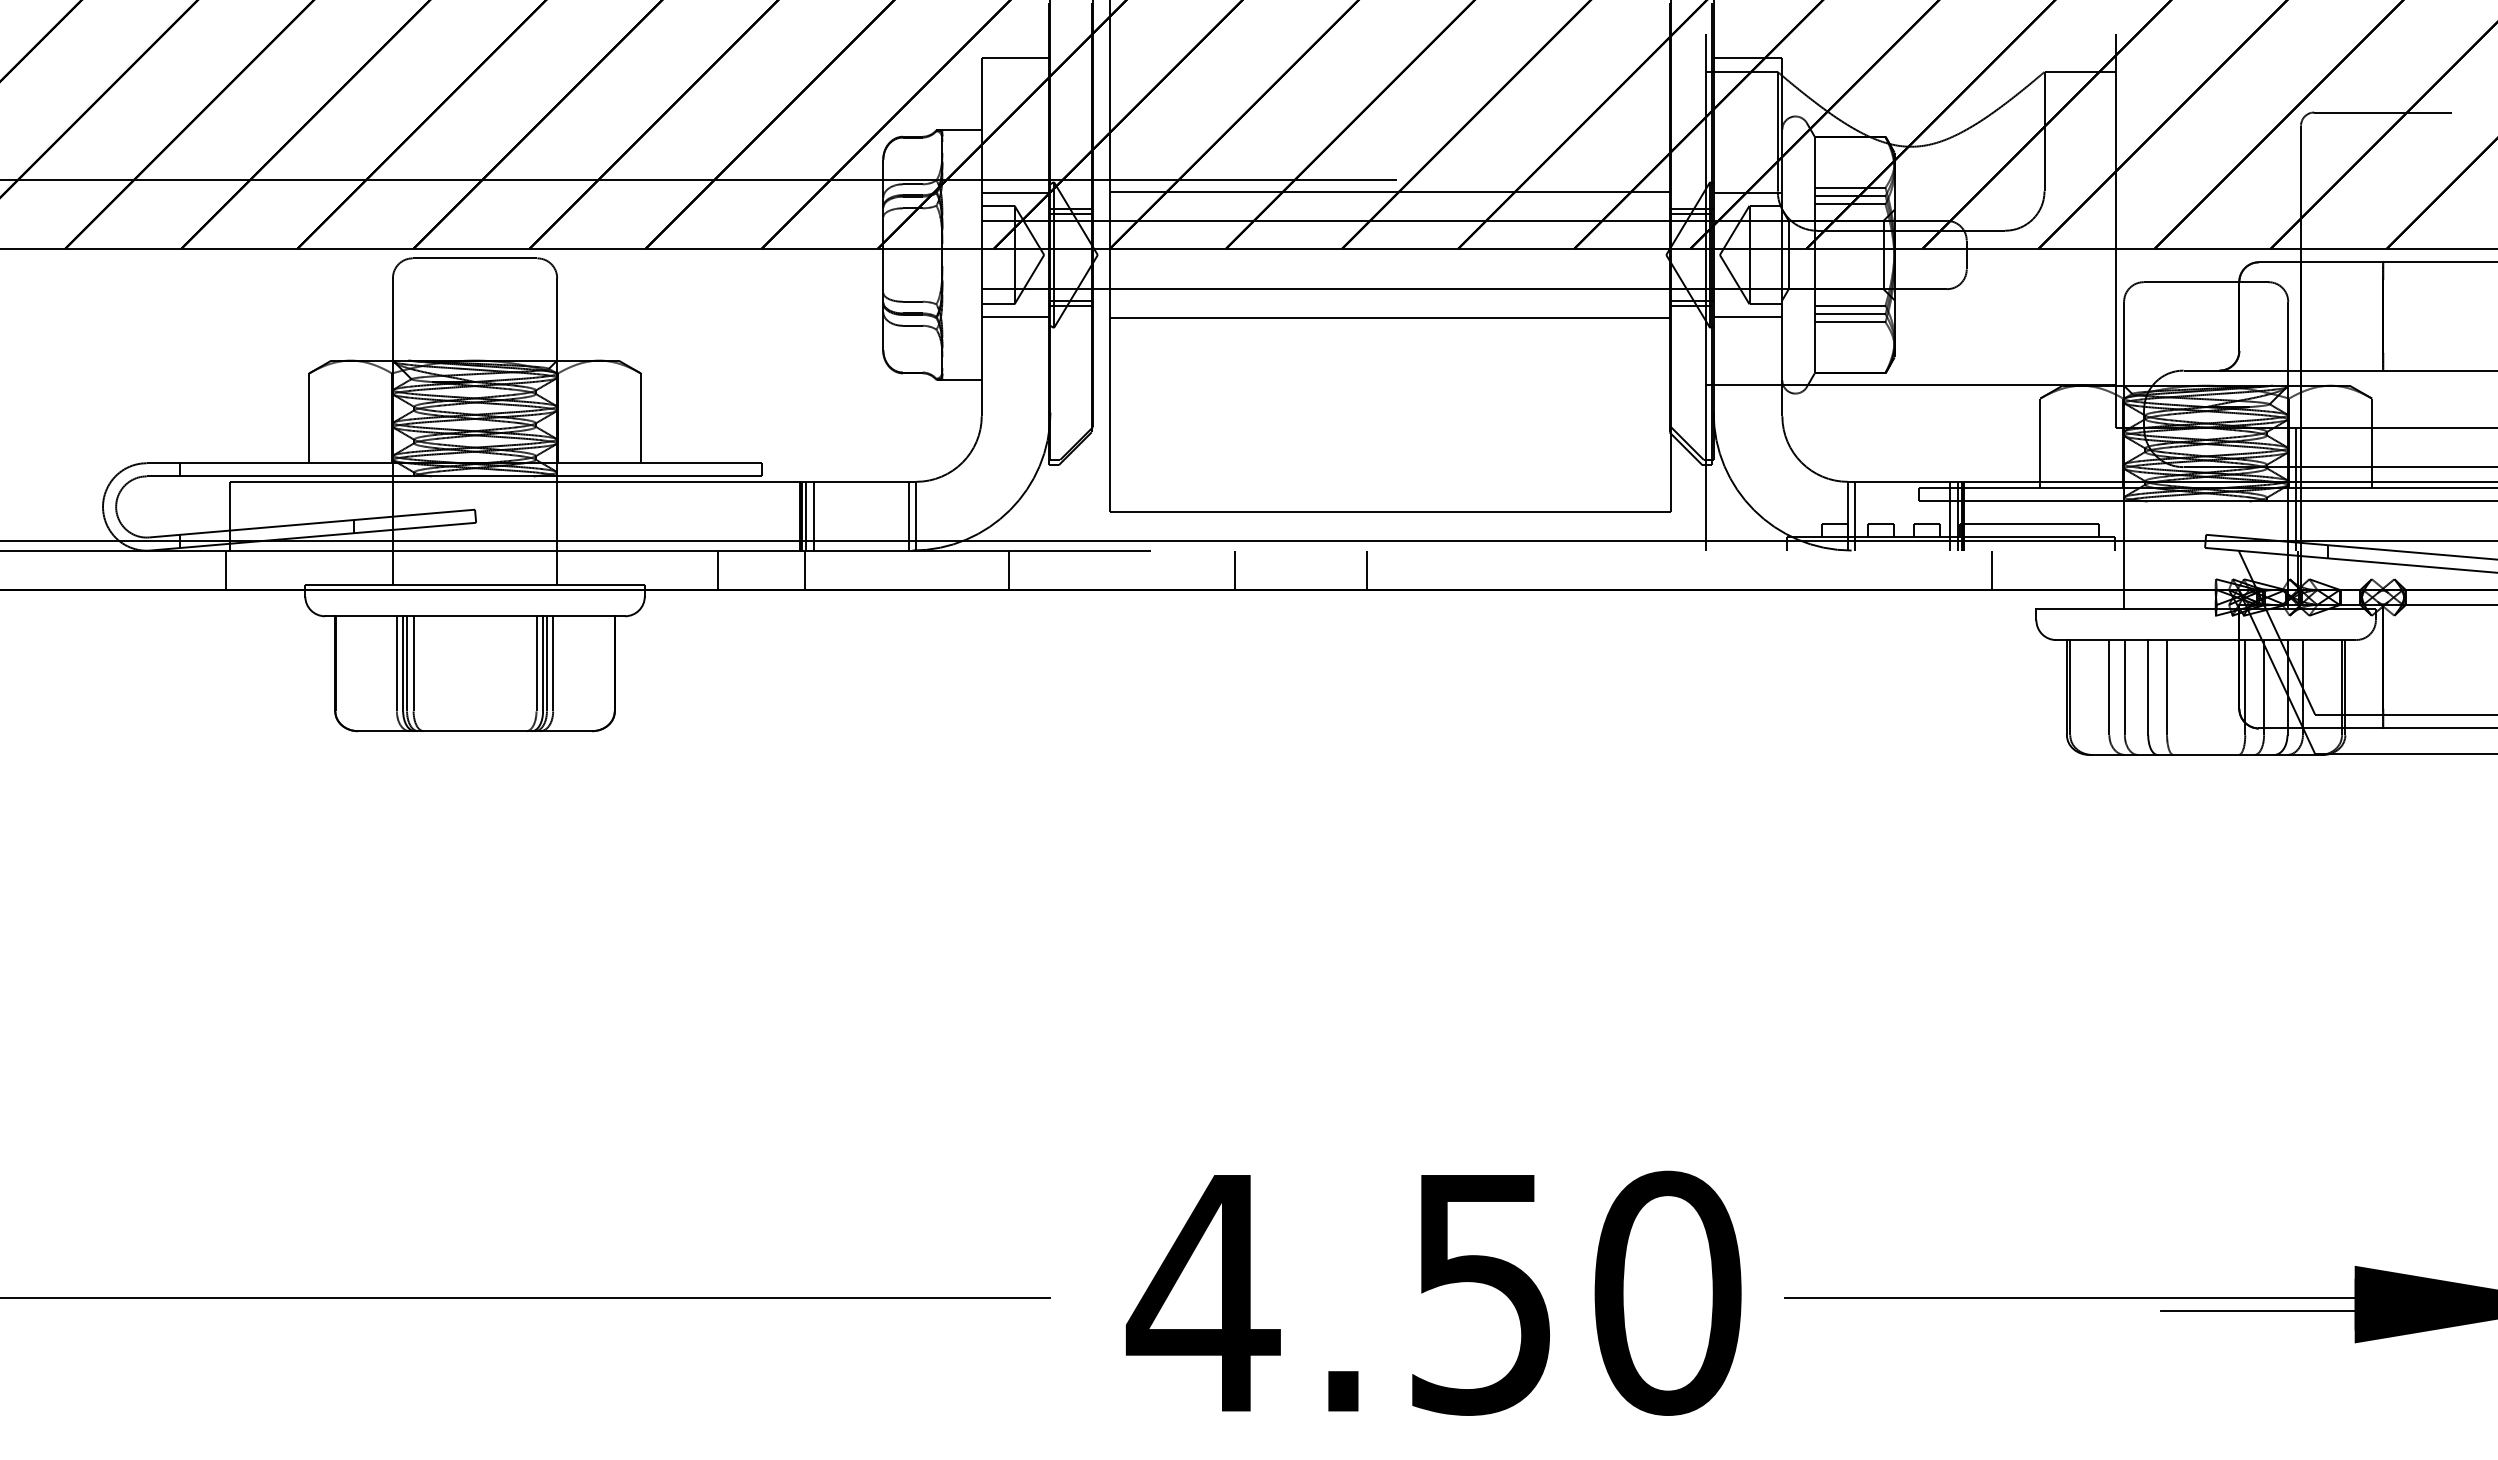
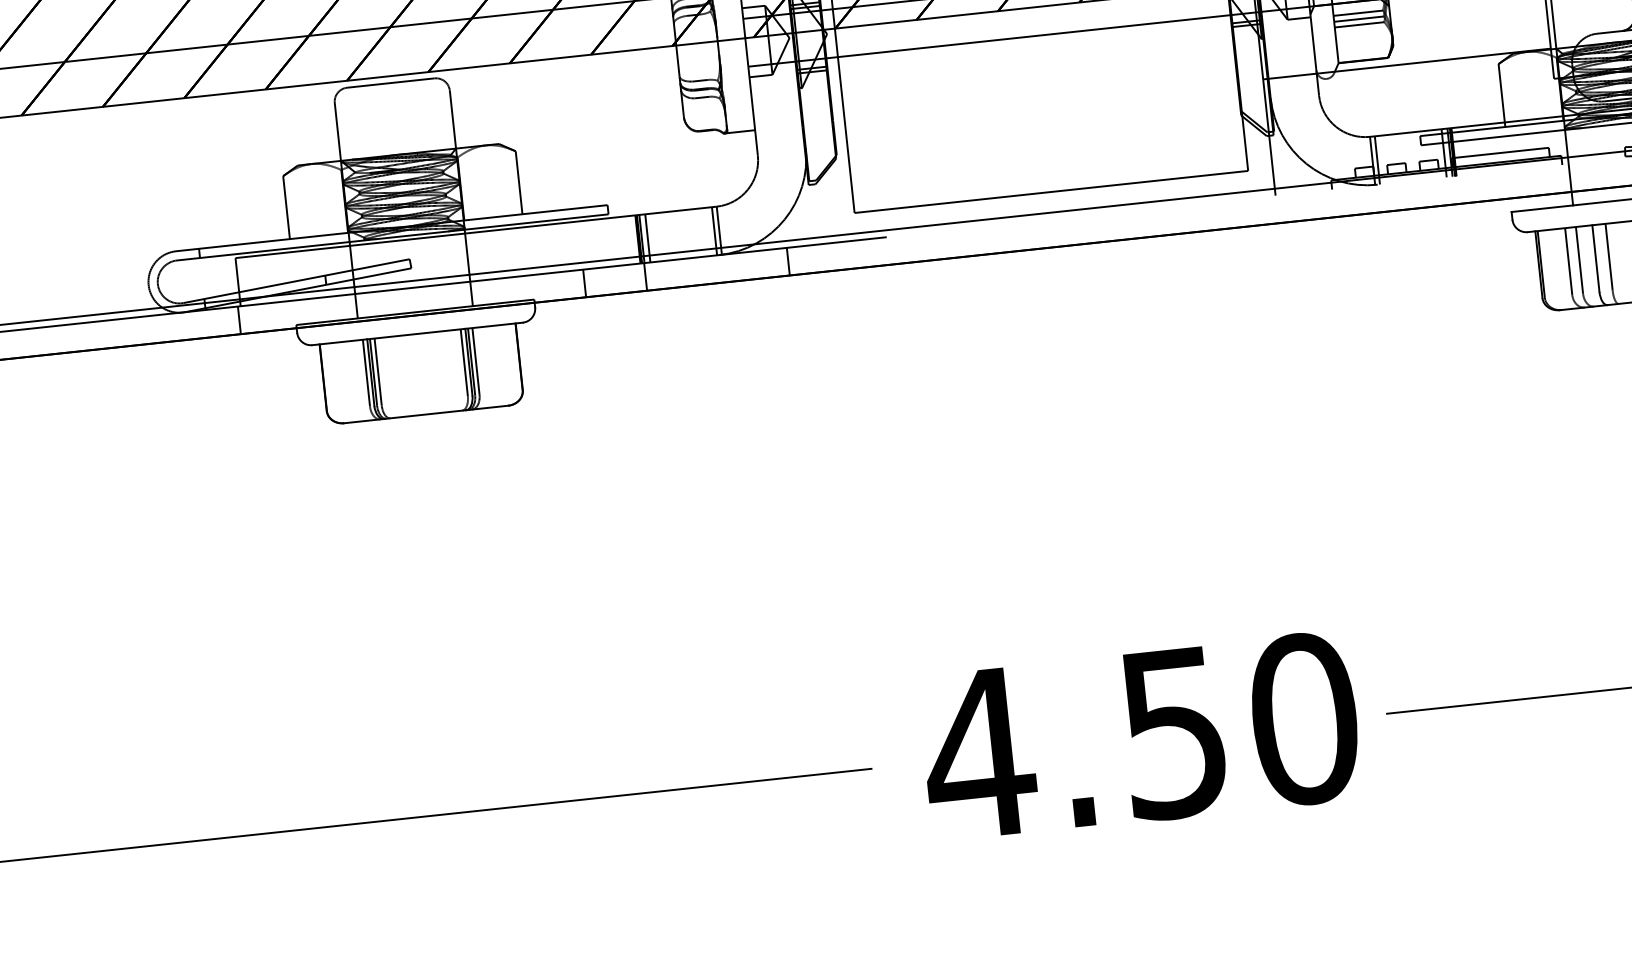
line: (1015, 317) -> (774, 84), removed
line: (1389, 317) -> (1036, 55), removed
line: (1747, 317) -> (1287, 29), removed
line: (1235, 569) -> (947, 244), removed
line: (1366, 569) -> (1039, 234), removed
line: (1992, 569) -> (1477, 187), removed

